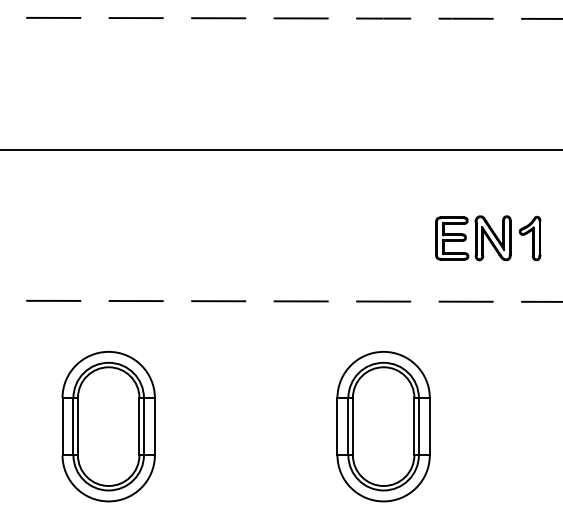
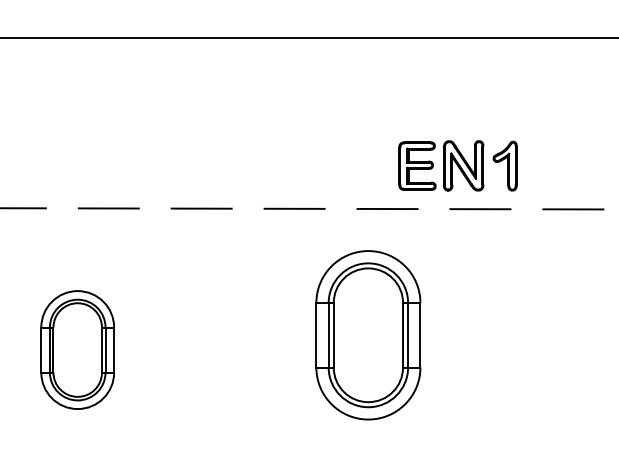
part: (488, 238) -> (458, 166), moved
part: (108, 426) -> (77, 349), size x0.7
part: (383, 426) -> (368, 335), moved

